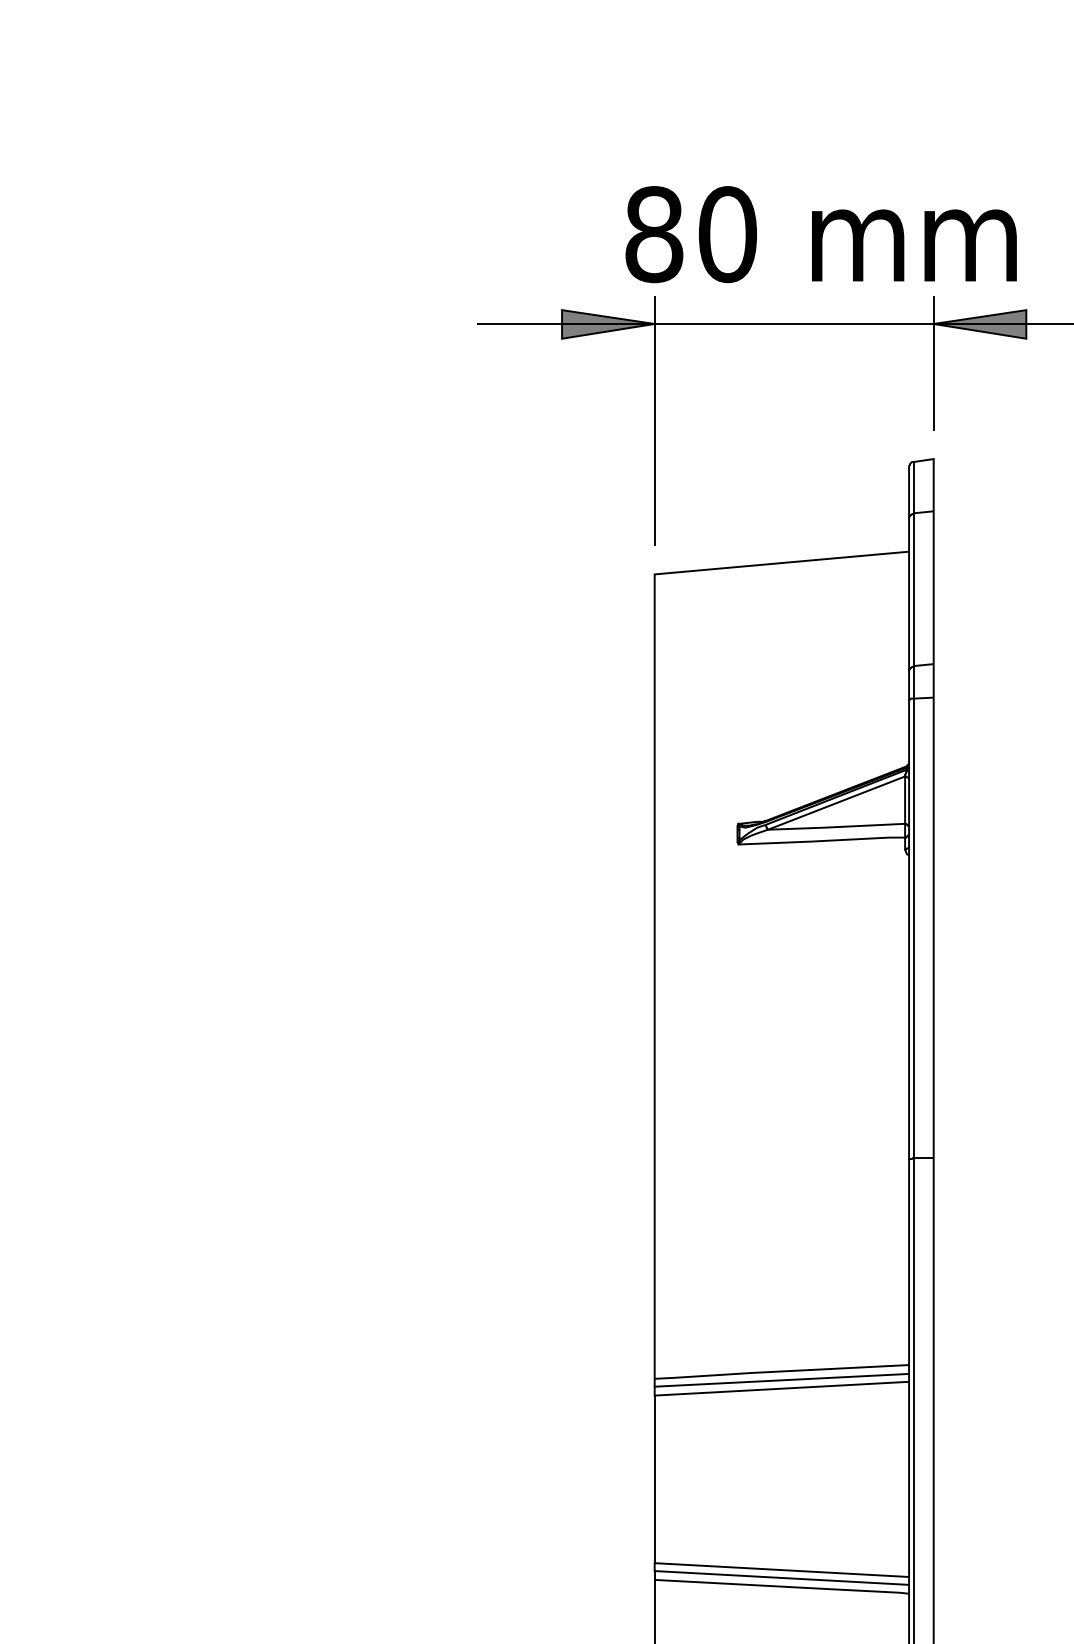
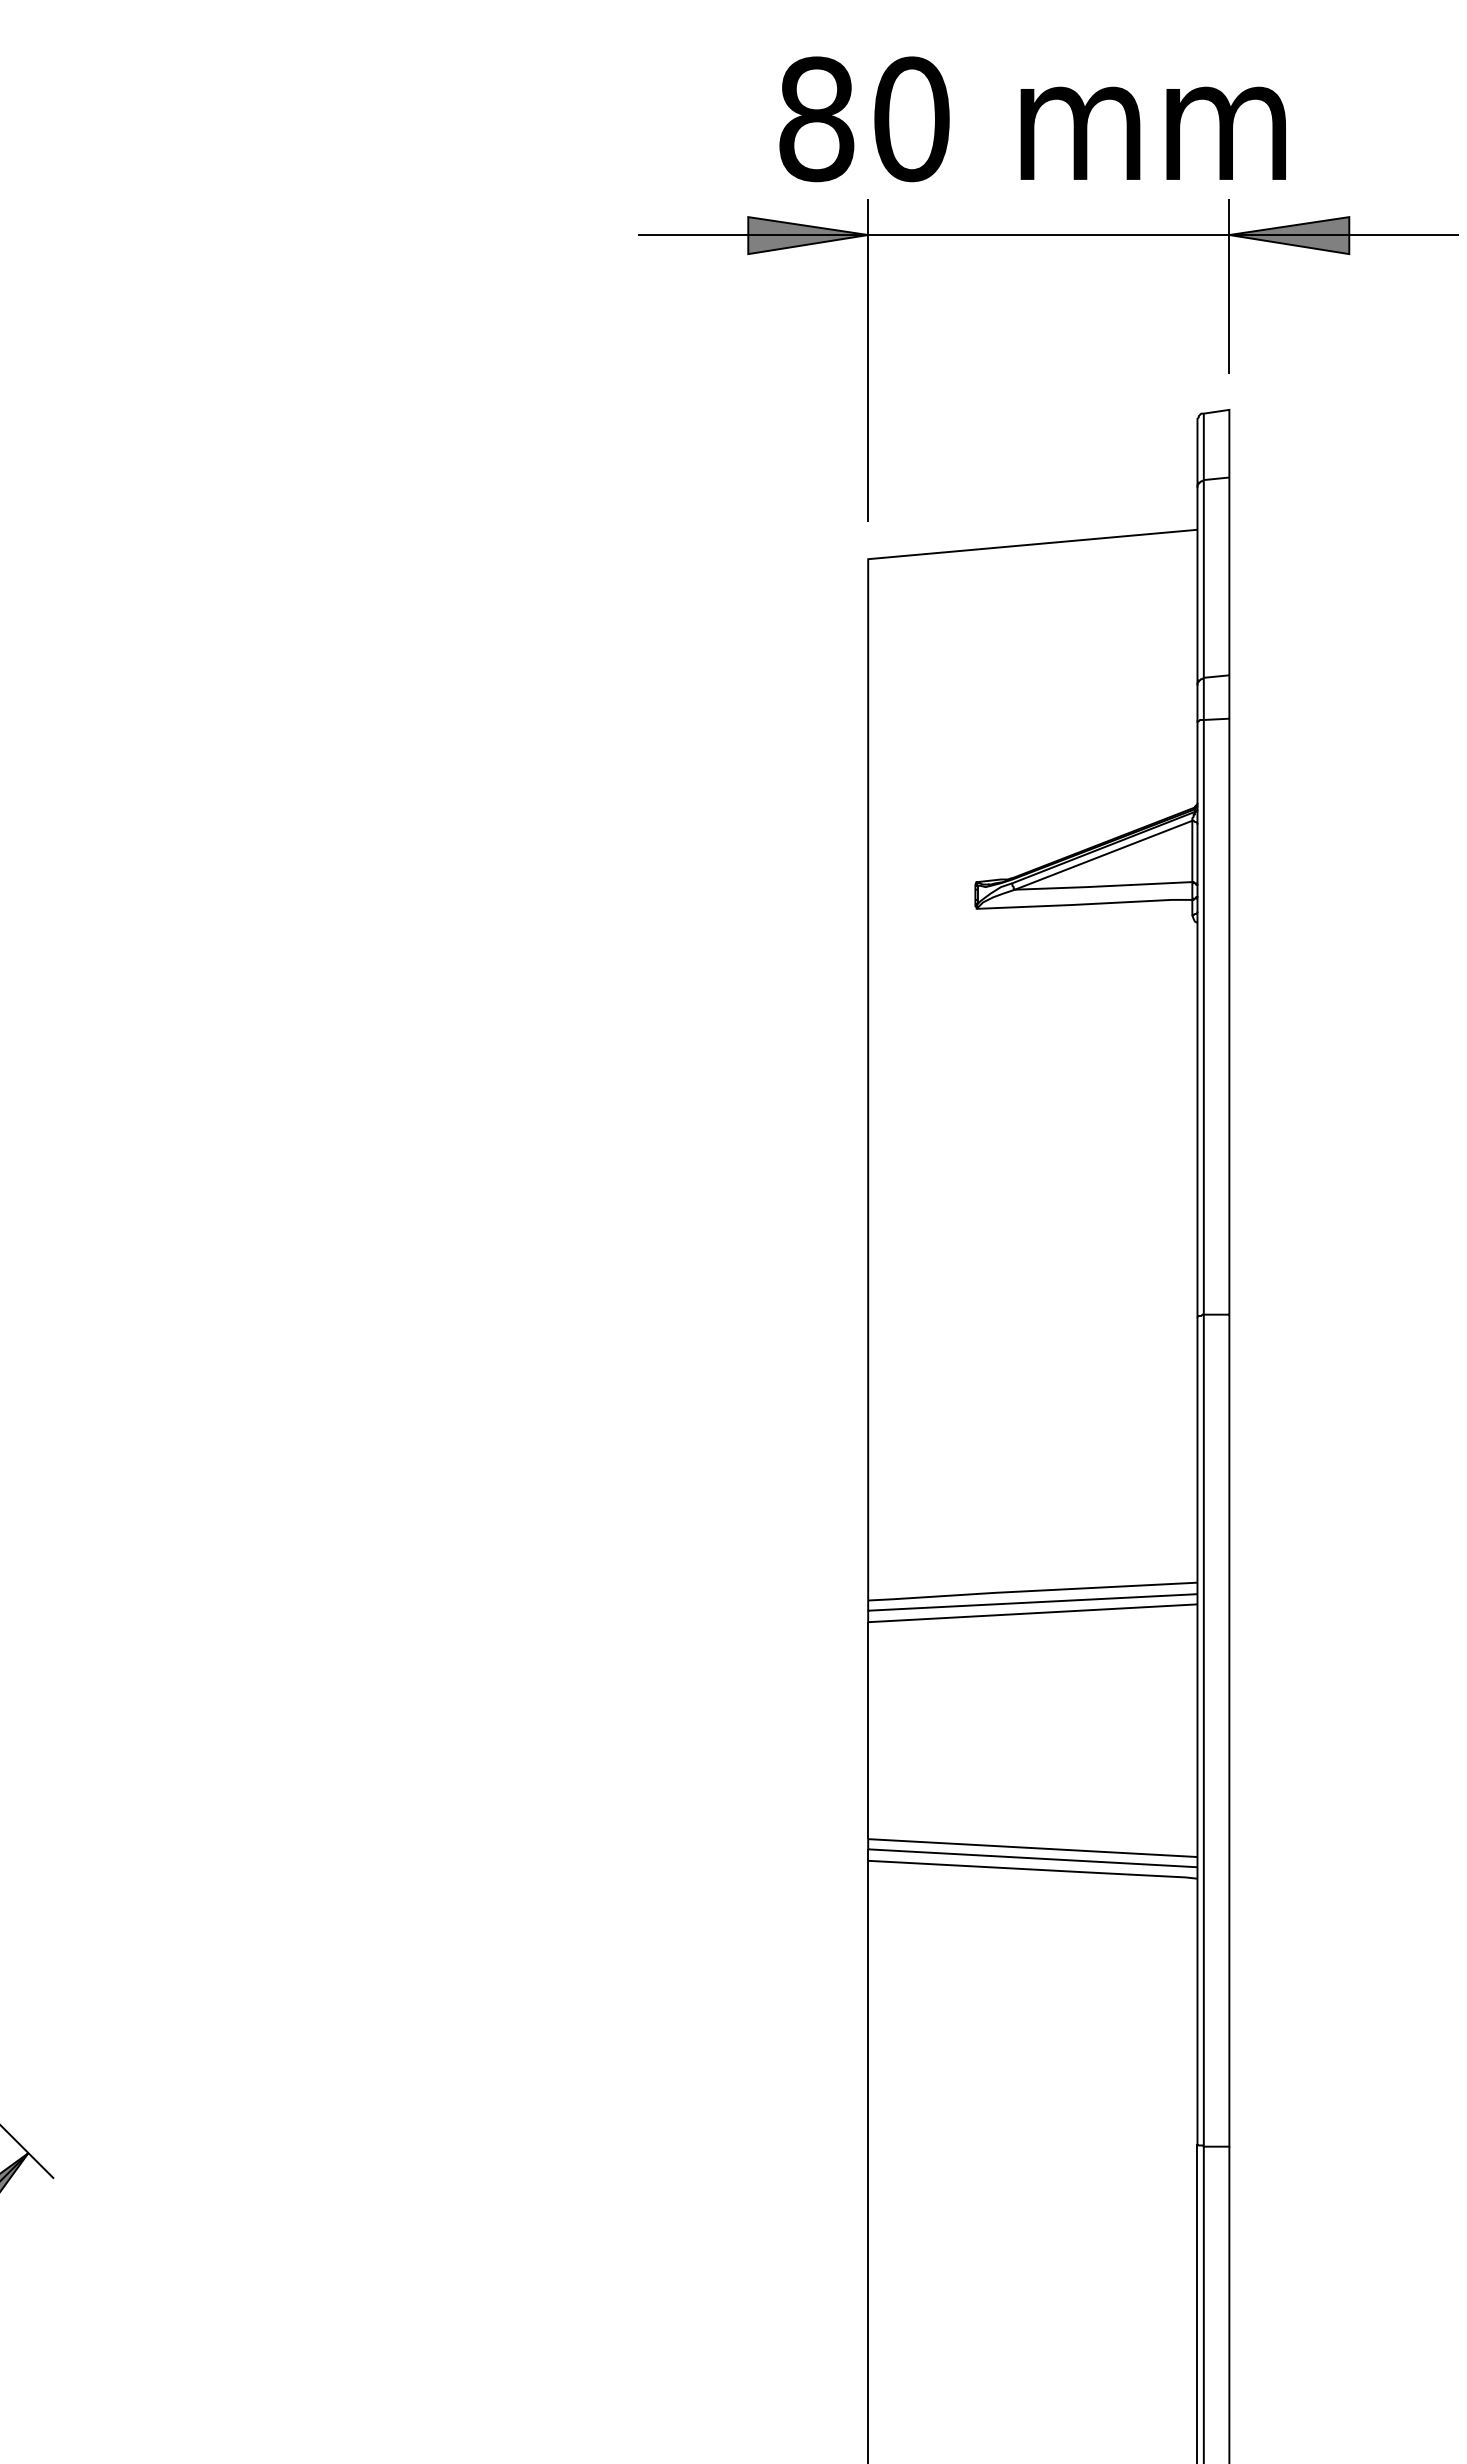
text: (821, 234) -> (1032, 119), moved

